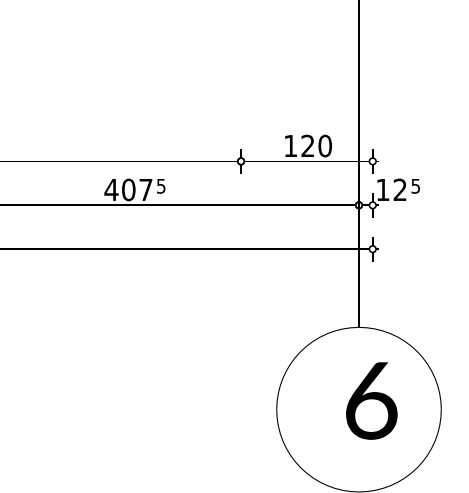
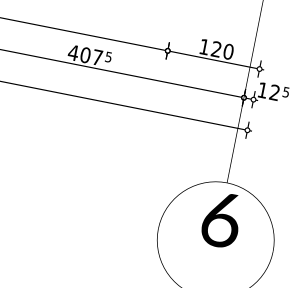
text: (371, 400) -> (221, 219), moved

